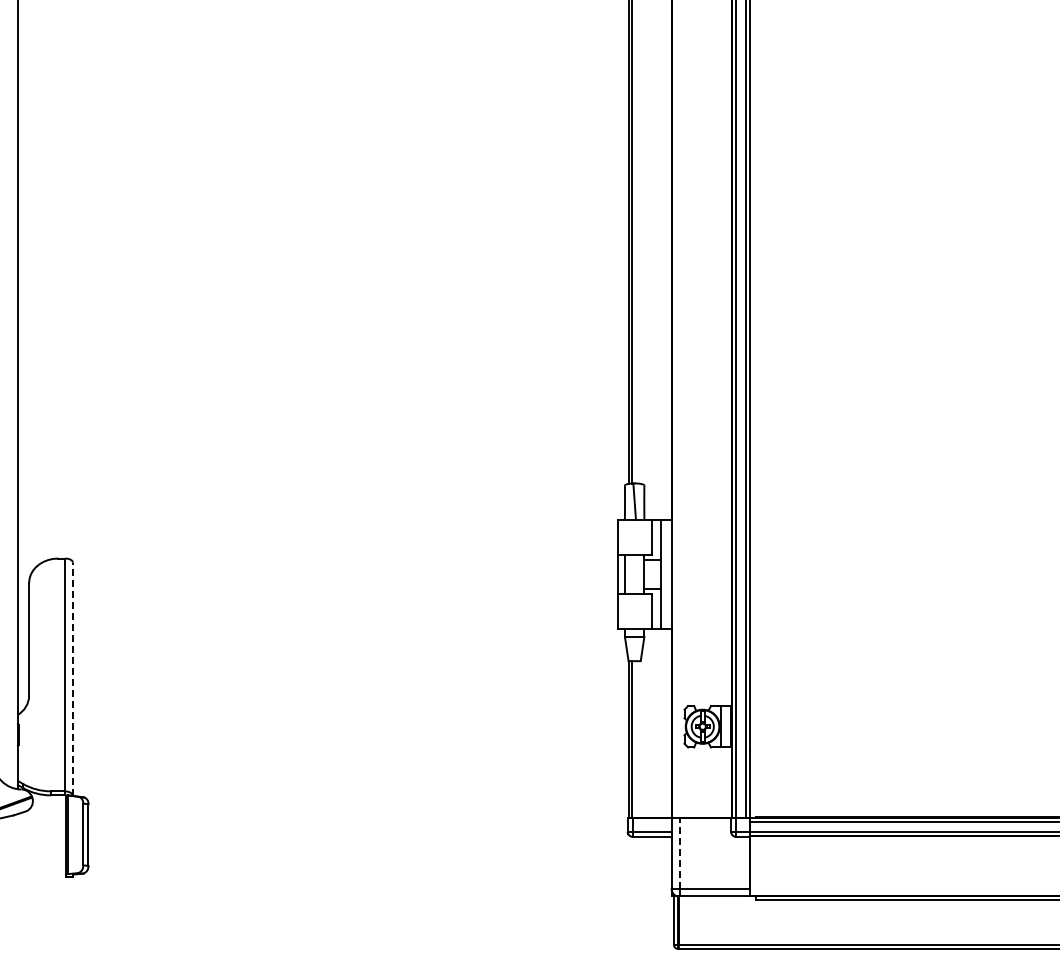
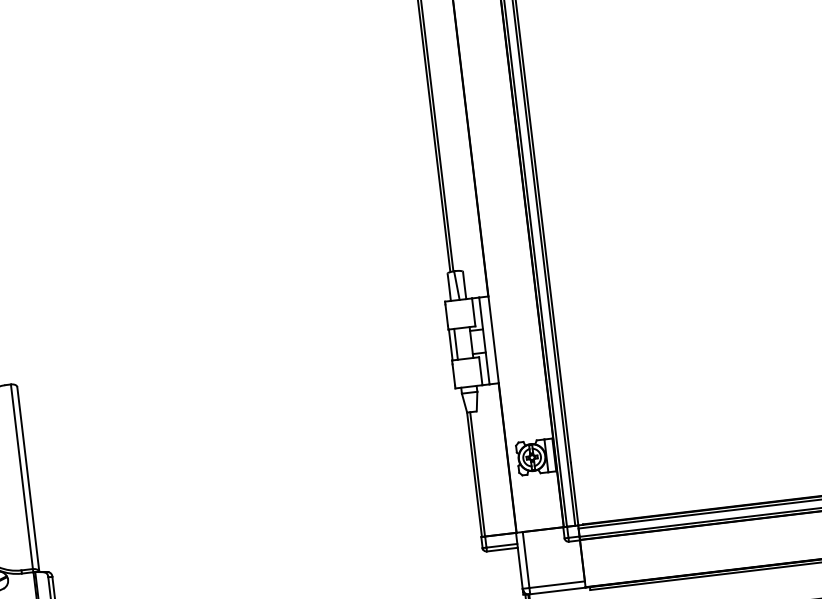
line: (72, 679) -> (28, 479), dashed -> solid
line: (680, 852) -> (526, 559), dashed -> solid

